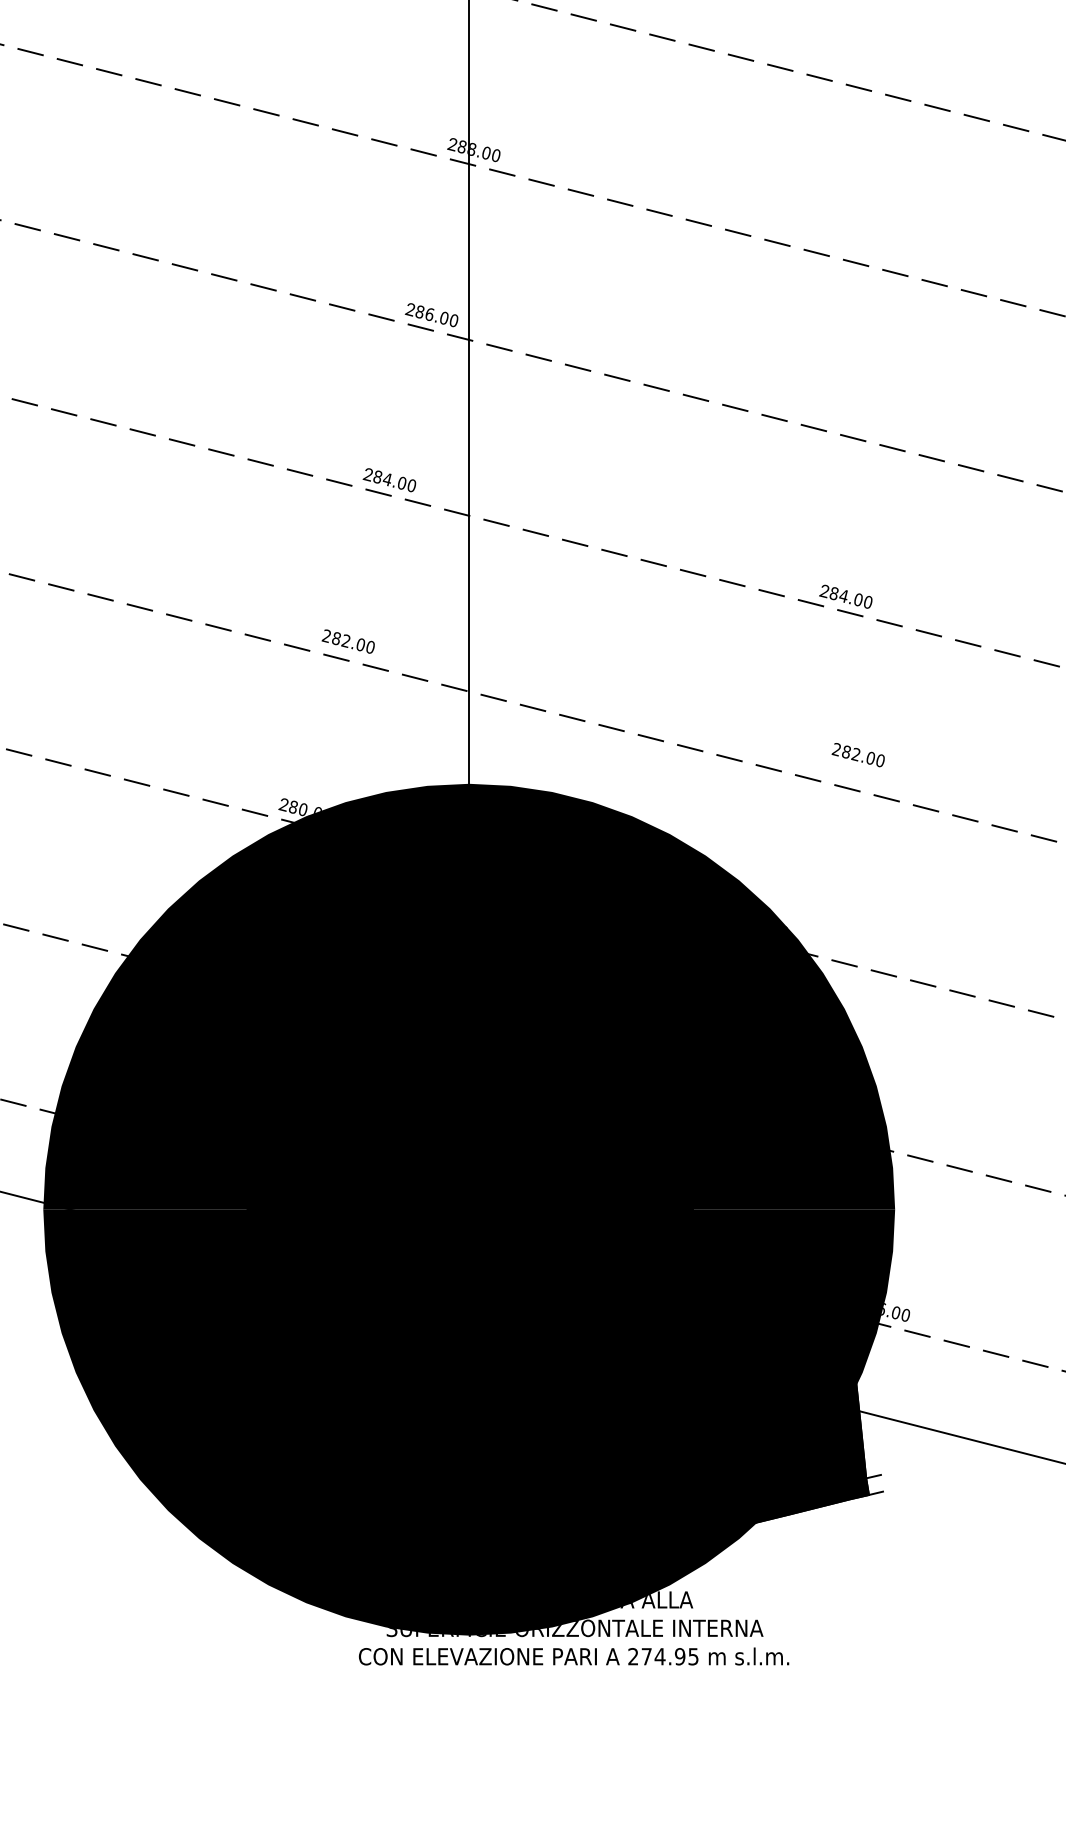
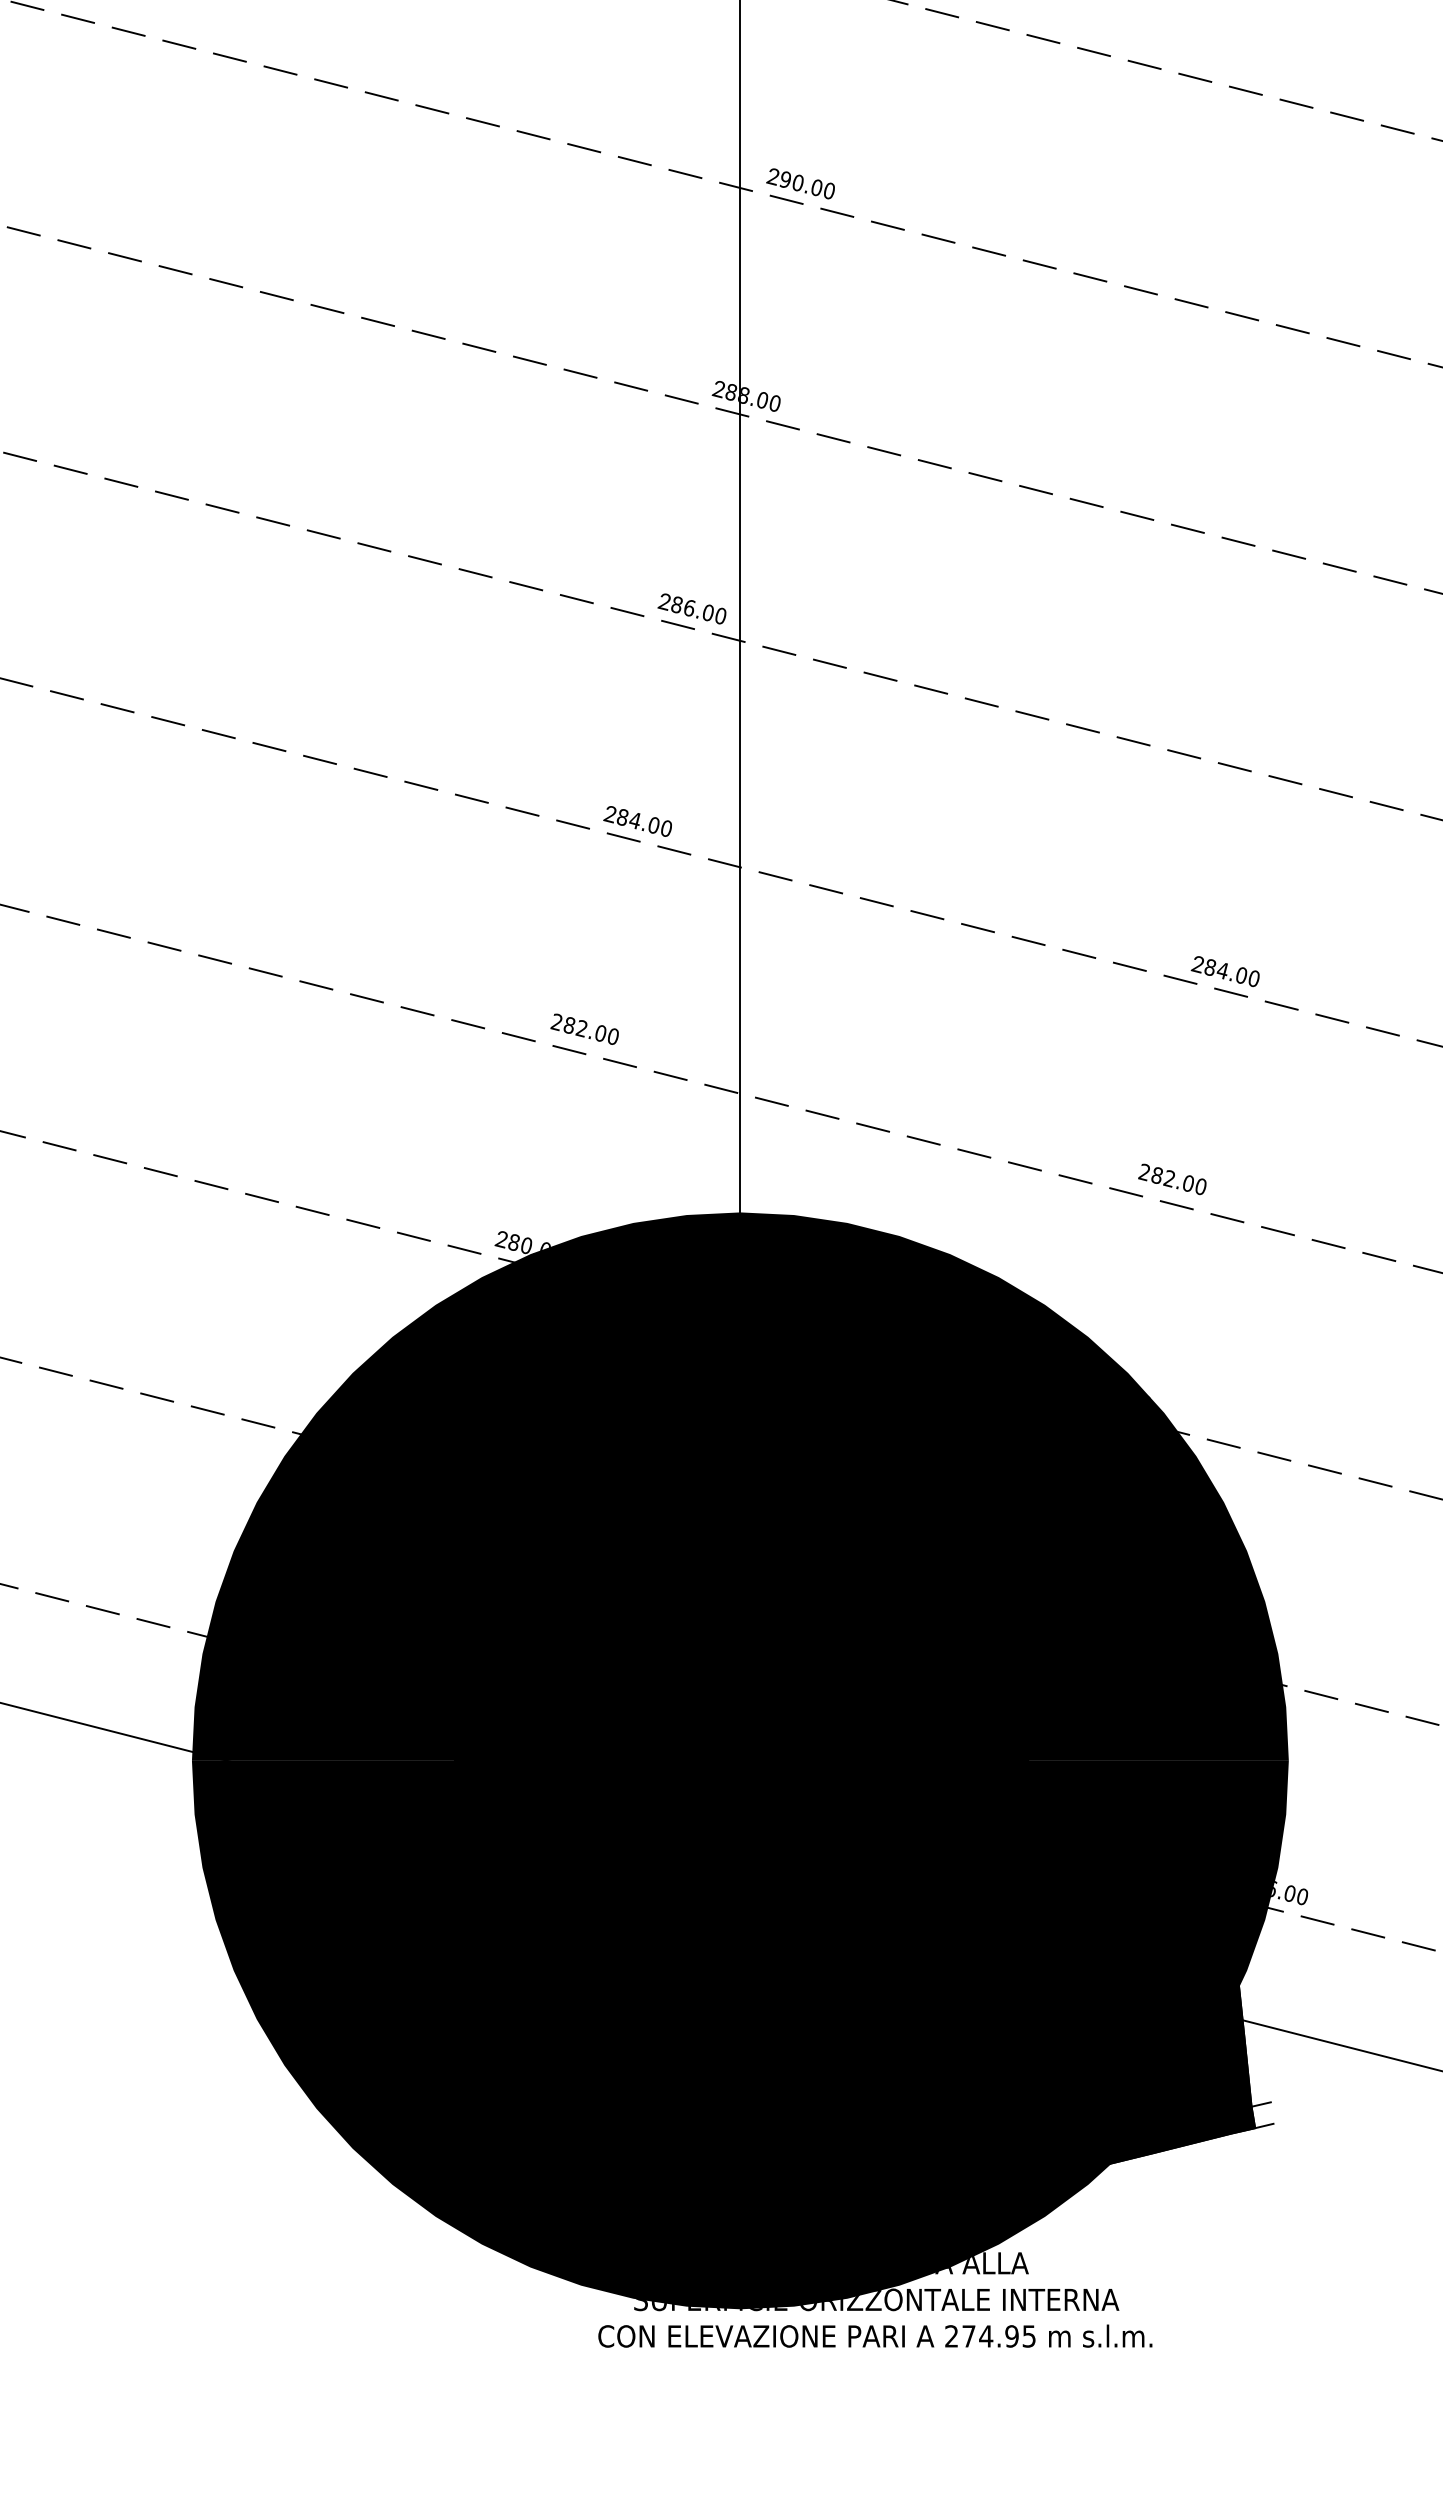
text: (858, 755) -> (1172, 1179), moved

